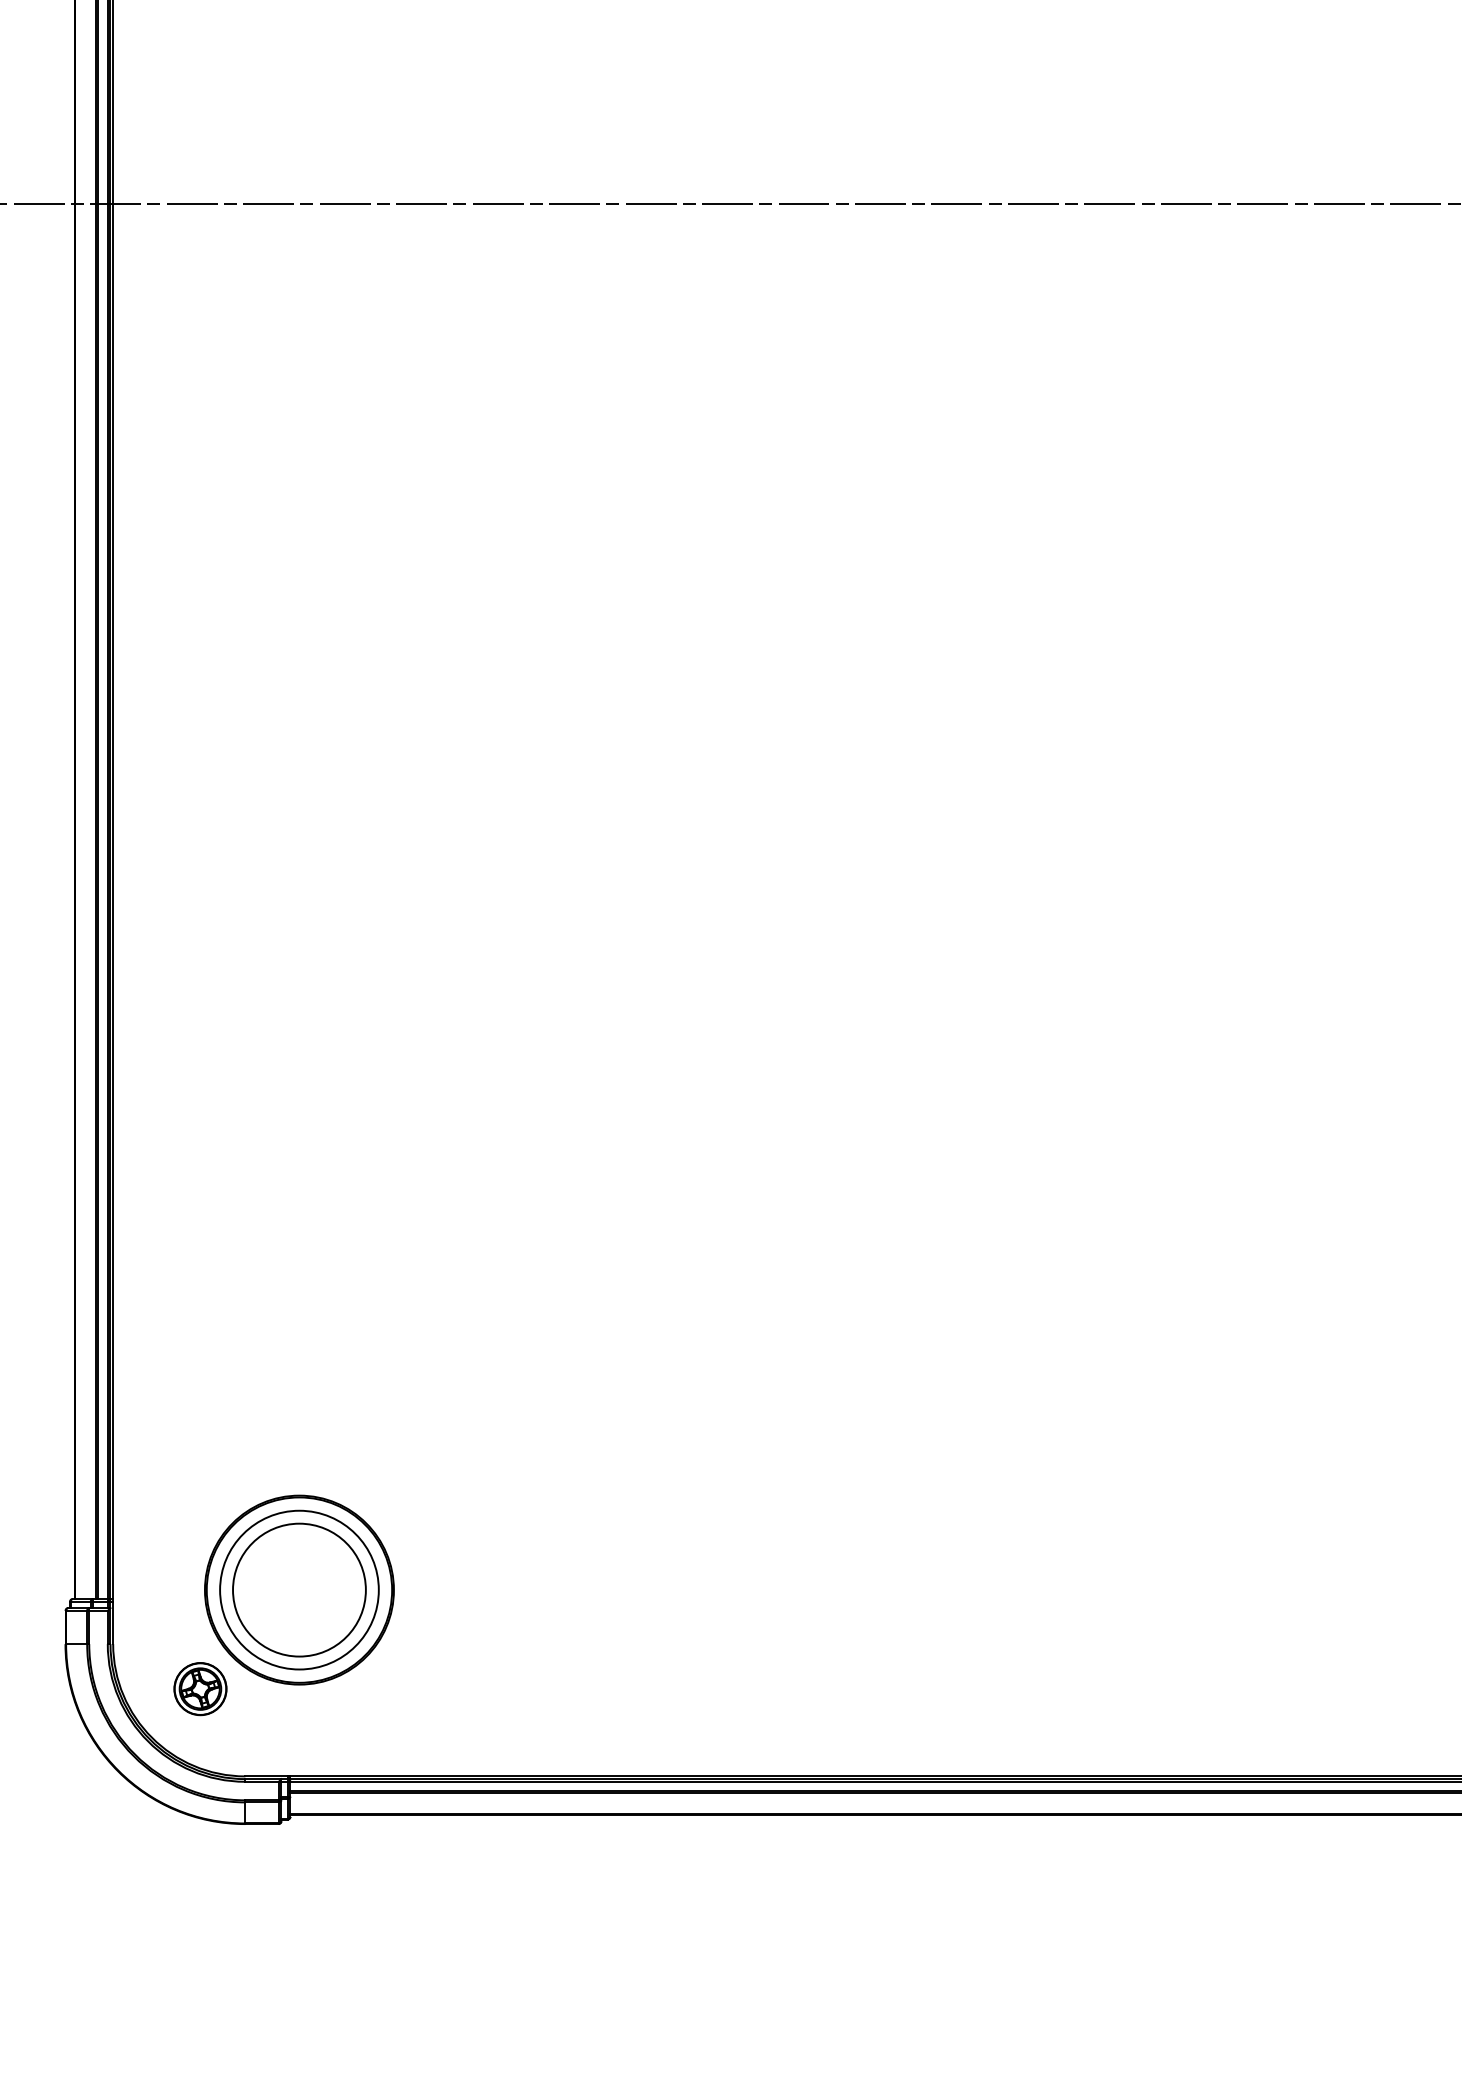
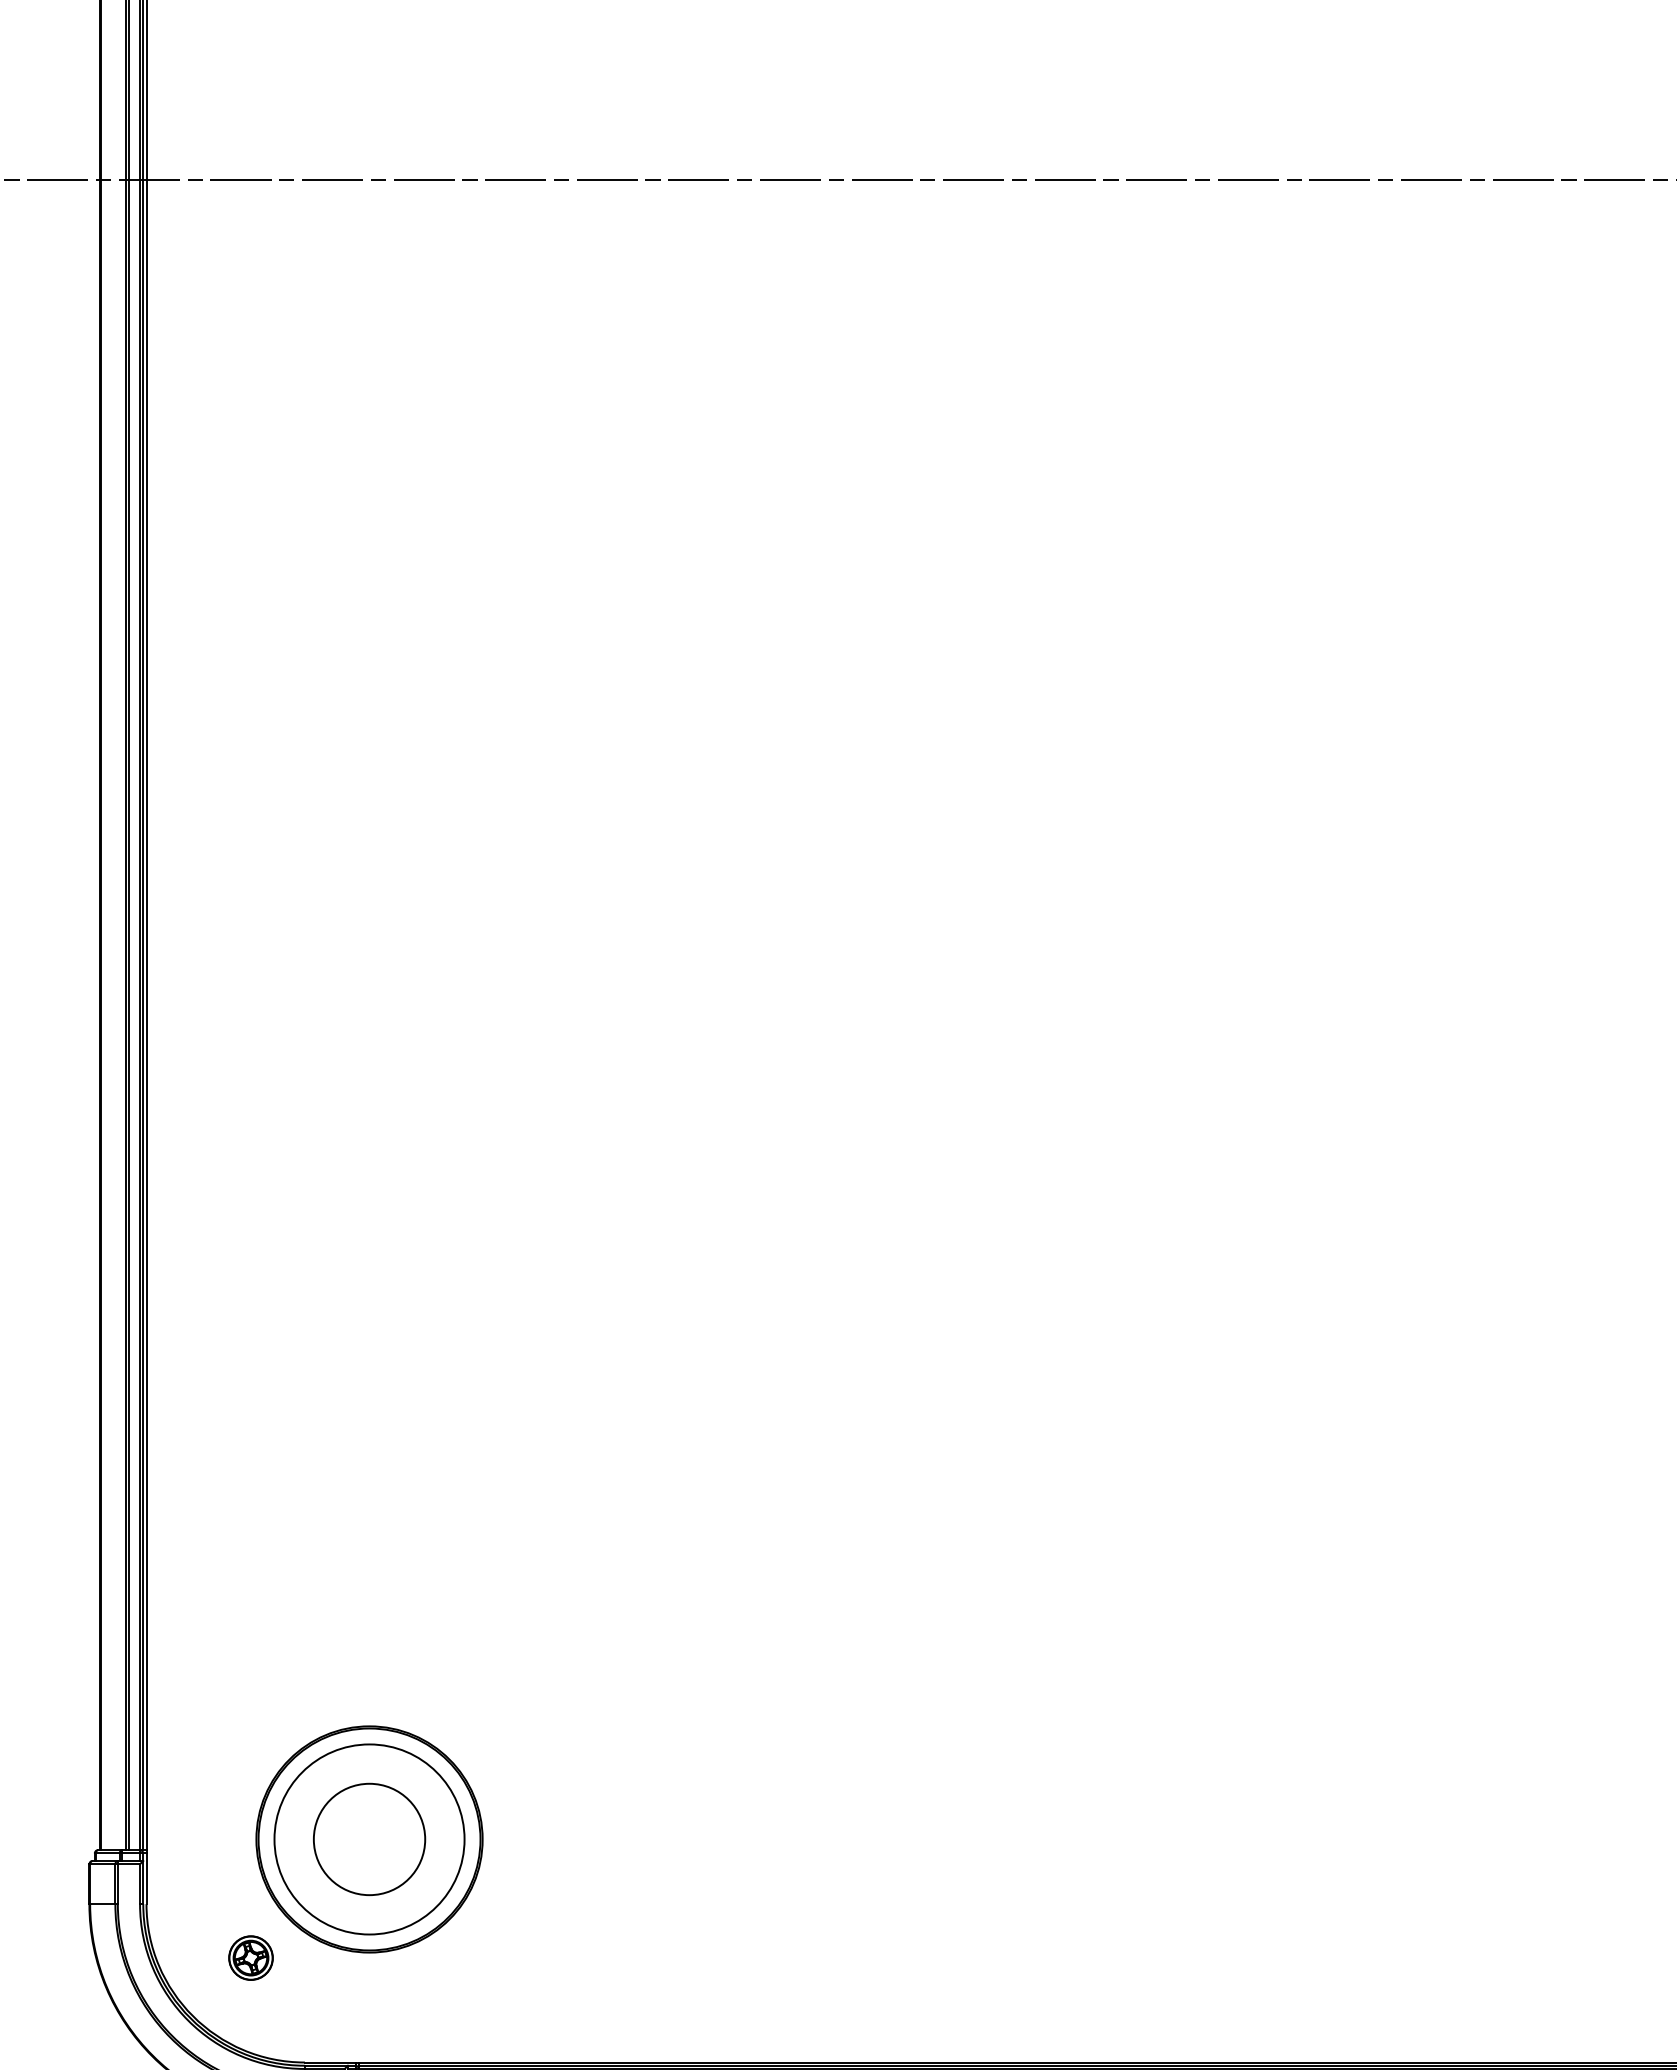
circle: (299, 1589) -> (369, 1838), size x0.7
part: (200, 1689) -> (251, 1958), size x0.7

